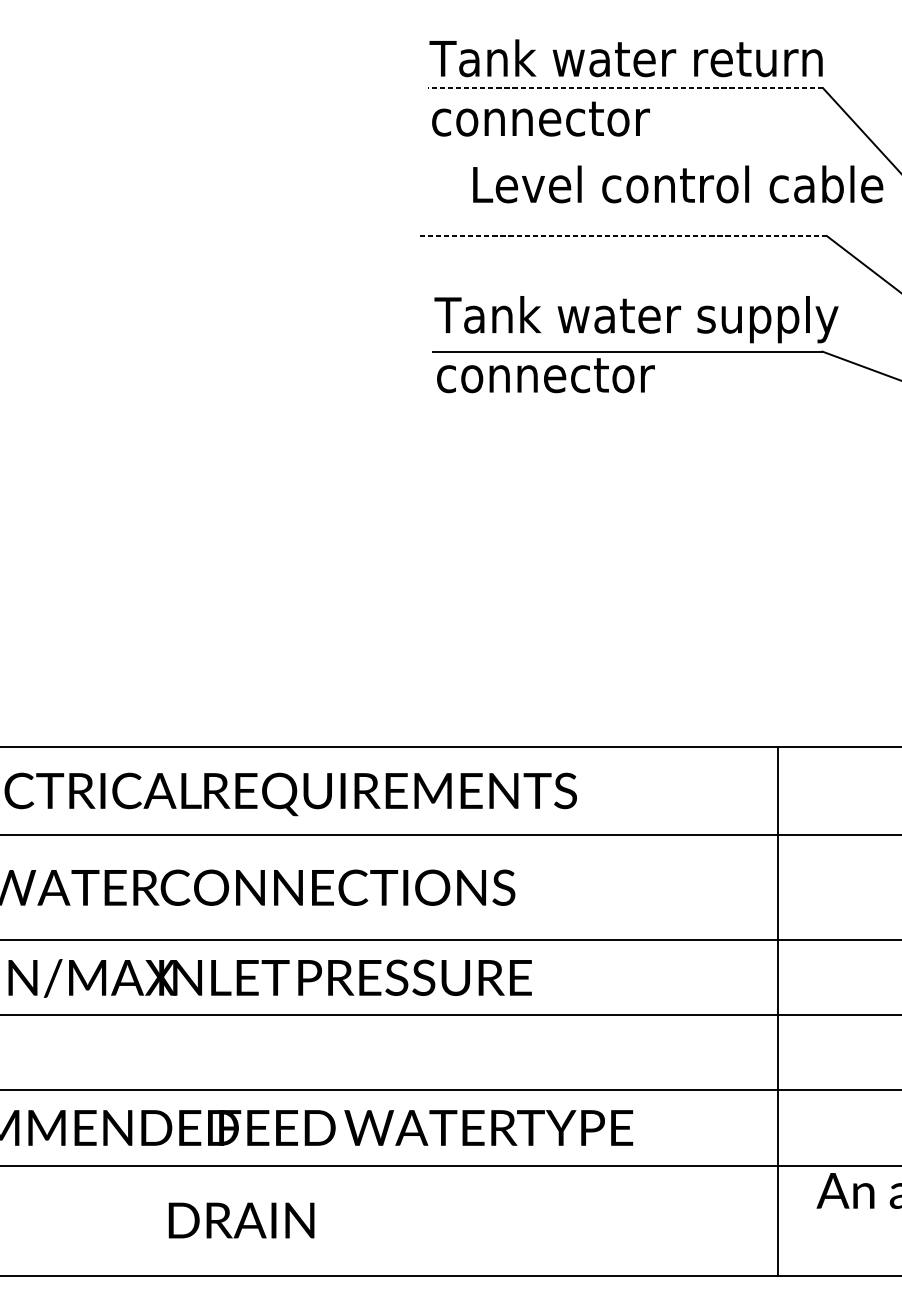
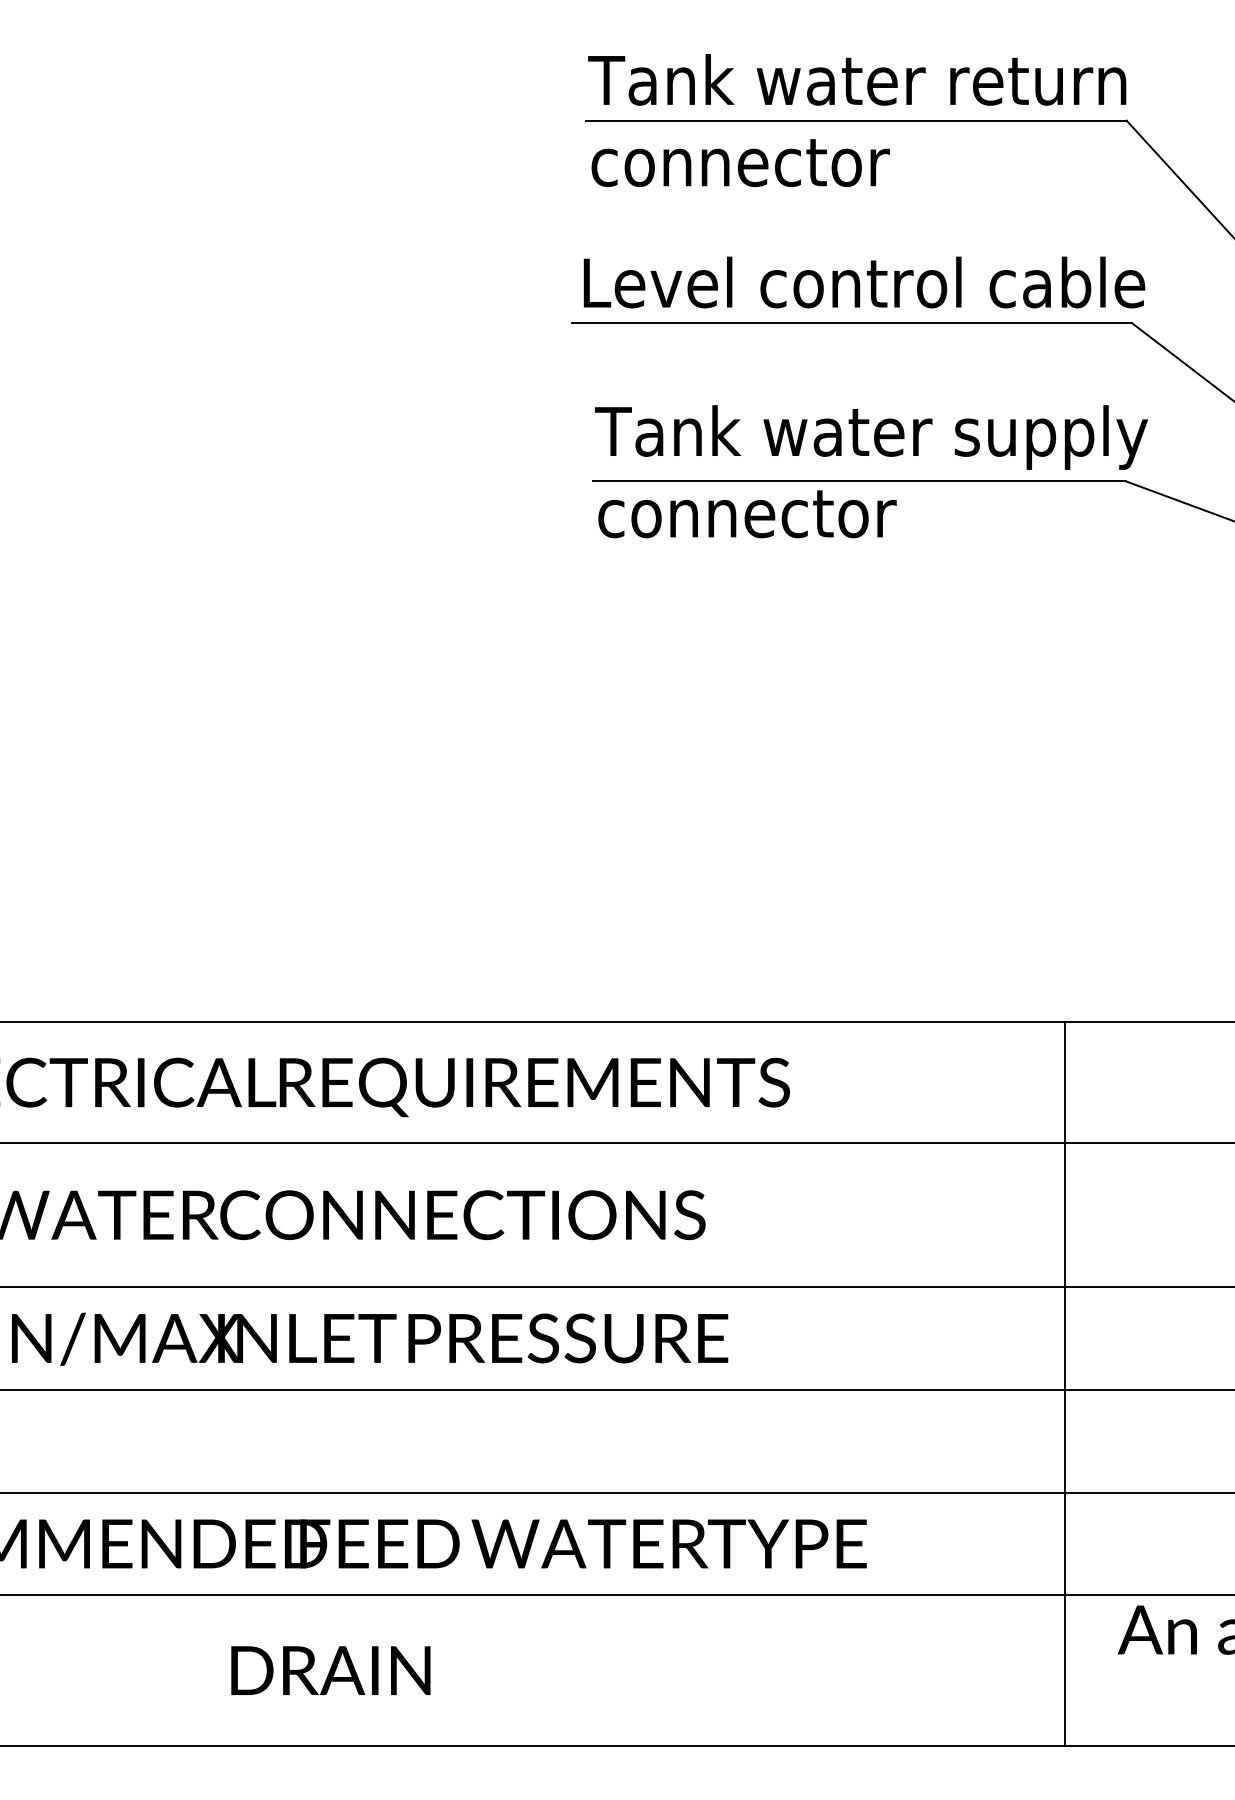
line: (624, 87) -> (855, 120), dashed -> solid
text: (678, 184) -> (864, 282), moved
line: (622, 236) -> (852, 323), dashed -> solid

